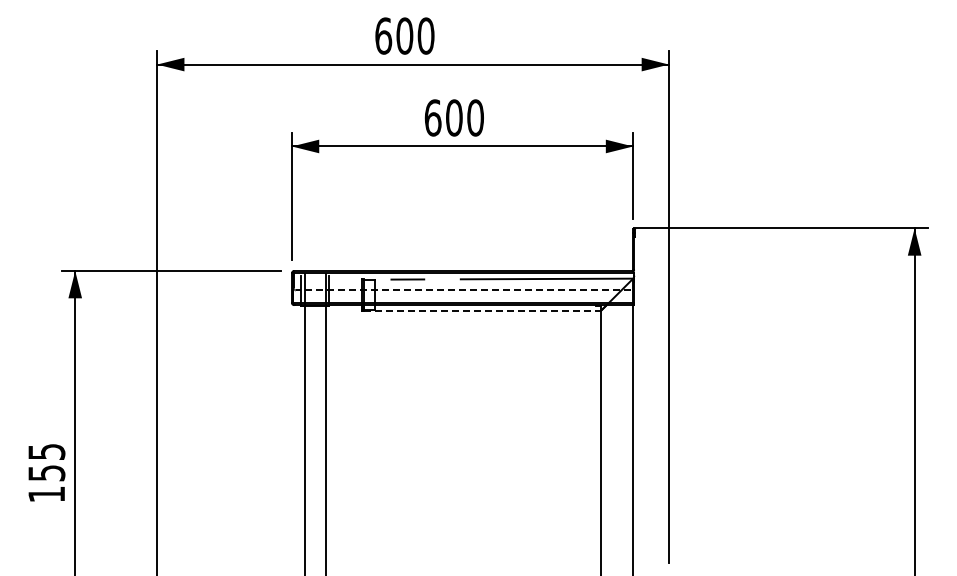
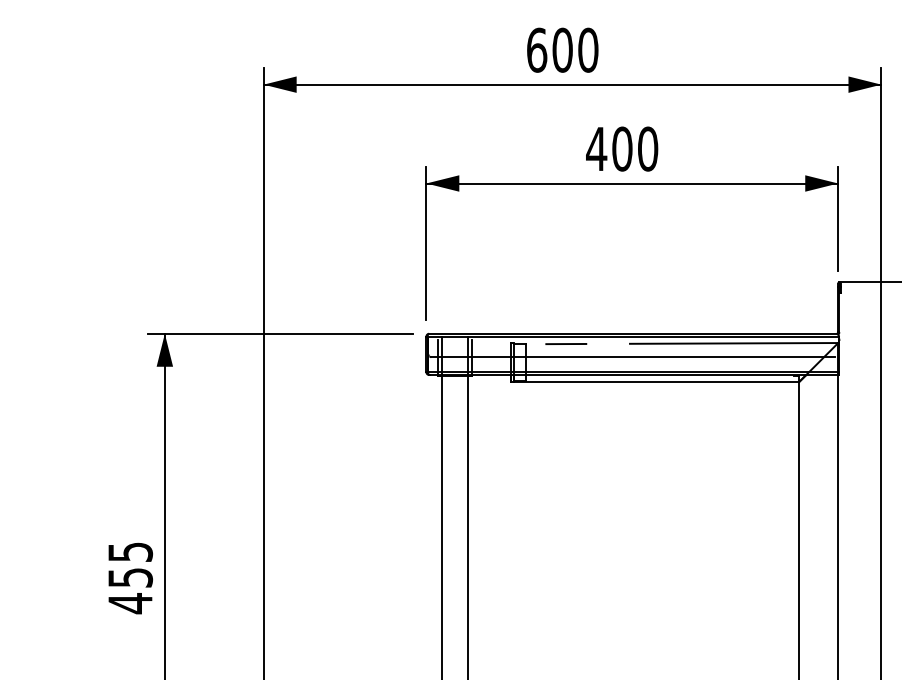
text: (432, 117) -> (596, 148), 600 -> 400
line: (462, 290) -> (632, 357), dashed -> solid
line: (483, 311) -> (657, 382), dashed -> solid
text: (46, 494) -> (130, 603), 155 -> 455

